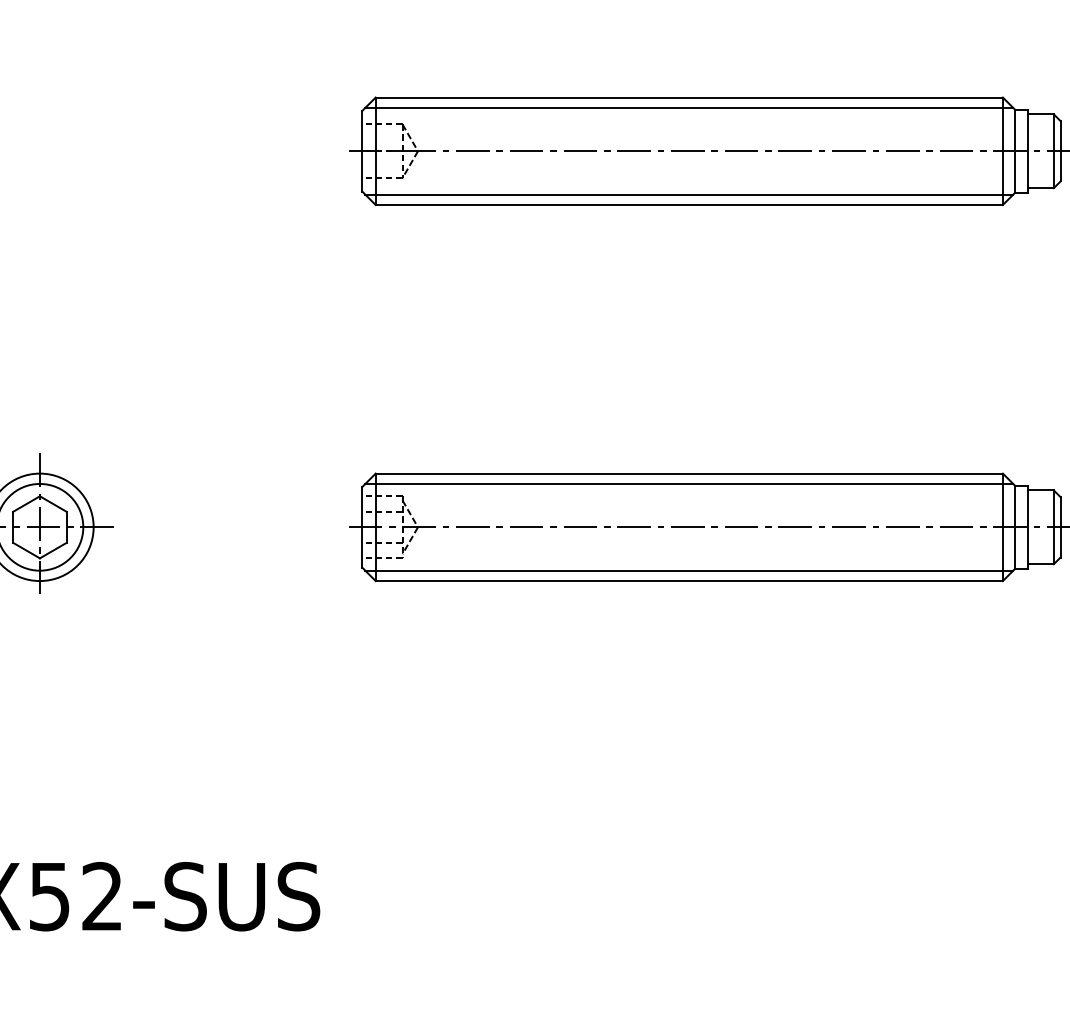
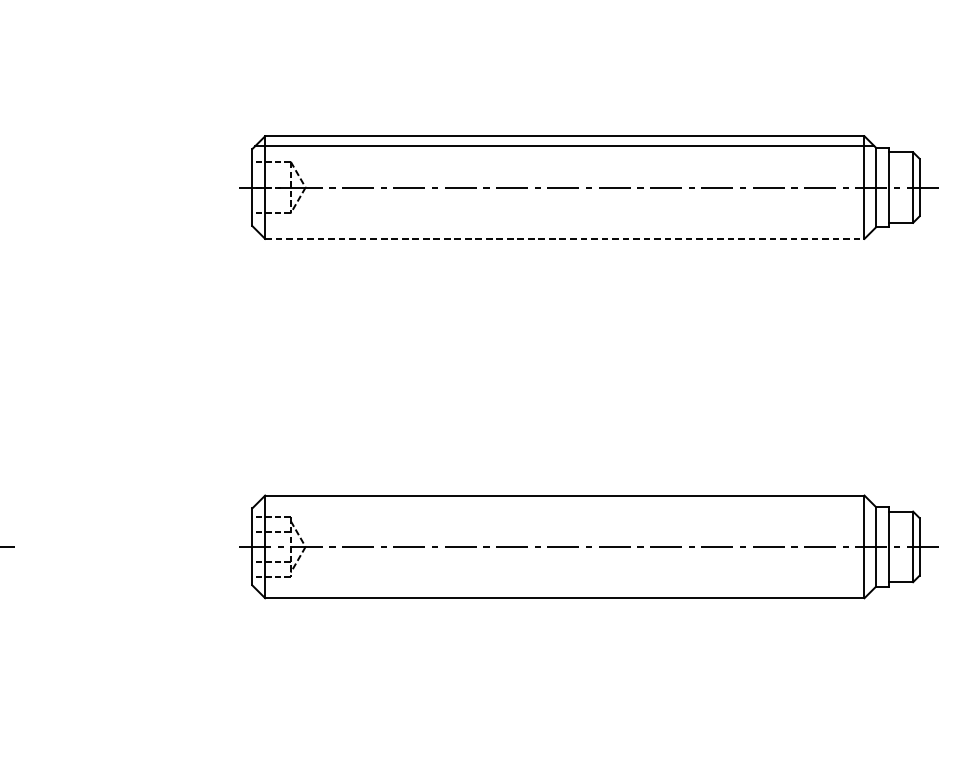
line: (689, 194) -> (565, 228), removed
line: (689, 205) -> (565, 239), solid -> dashed
line: (689, 483) -> (565, 505), removed
line: (689, 570) -> (565, 588), removed

